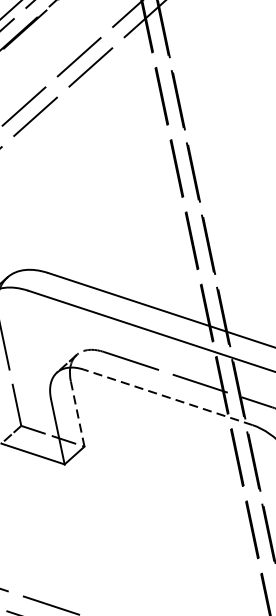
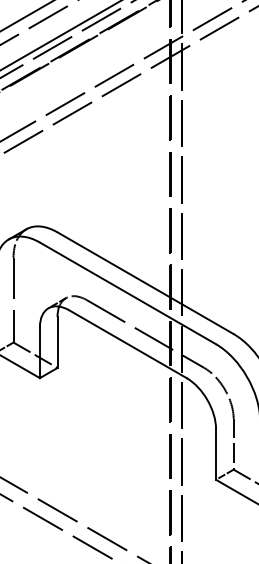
line: (167, 397) -> (127, 344), dashed -> solid
line: (77, 414) -> (57, 342), dashed -> solid

